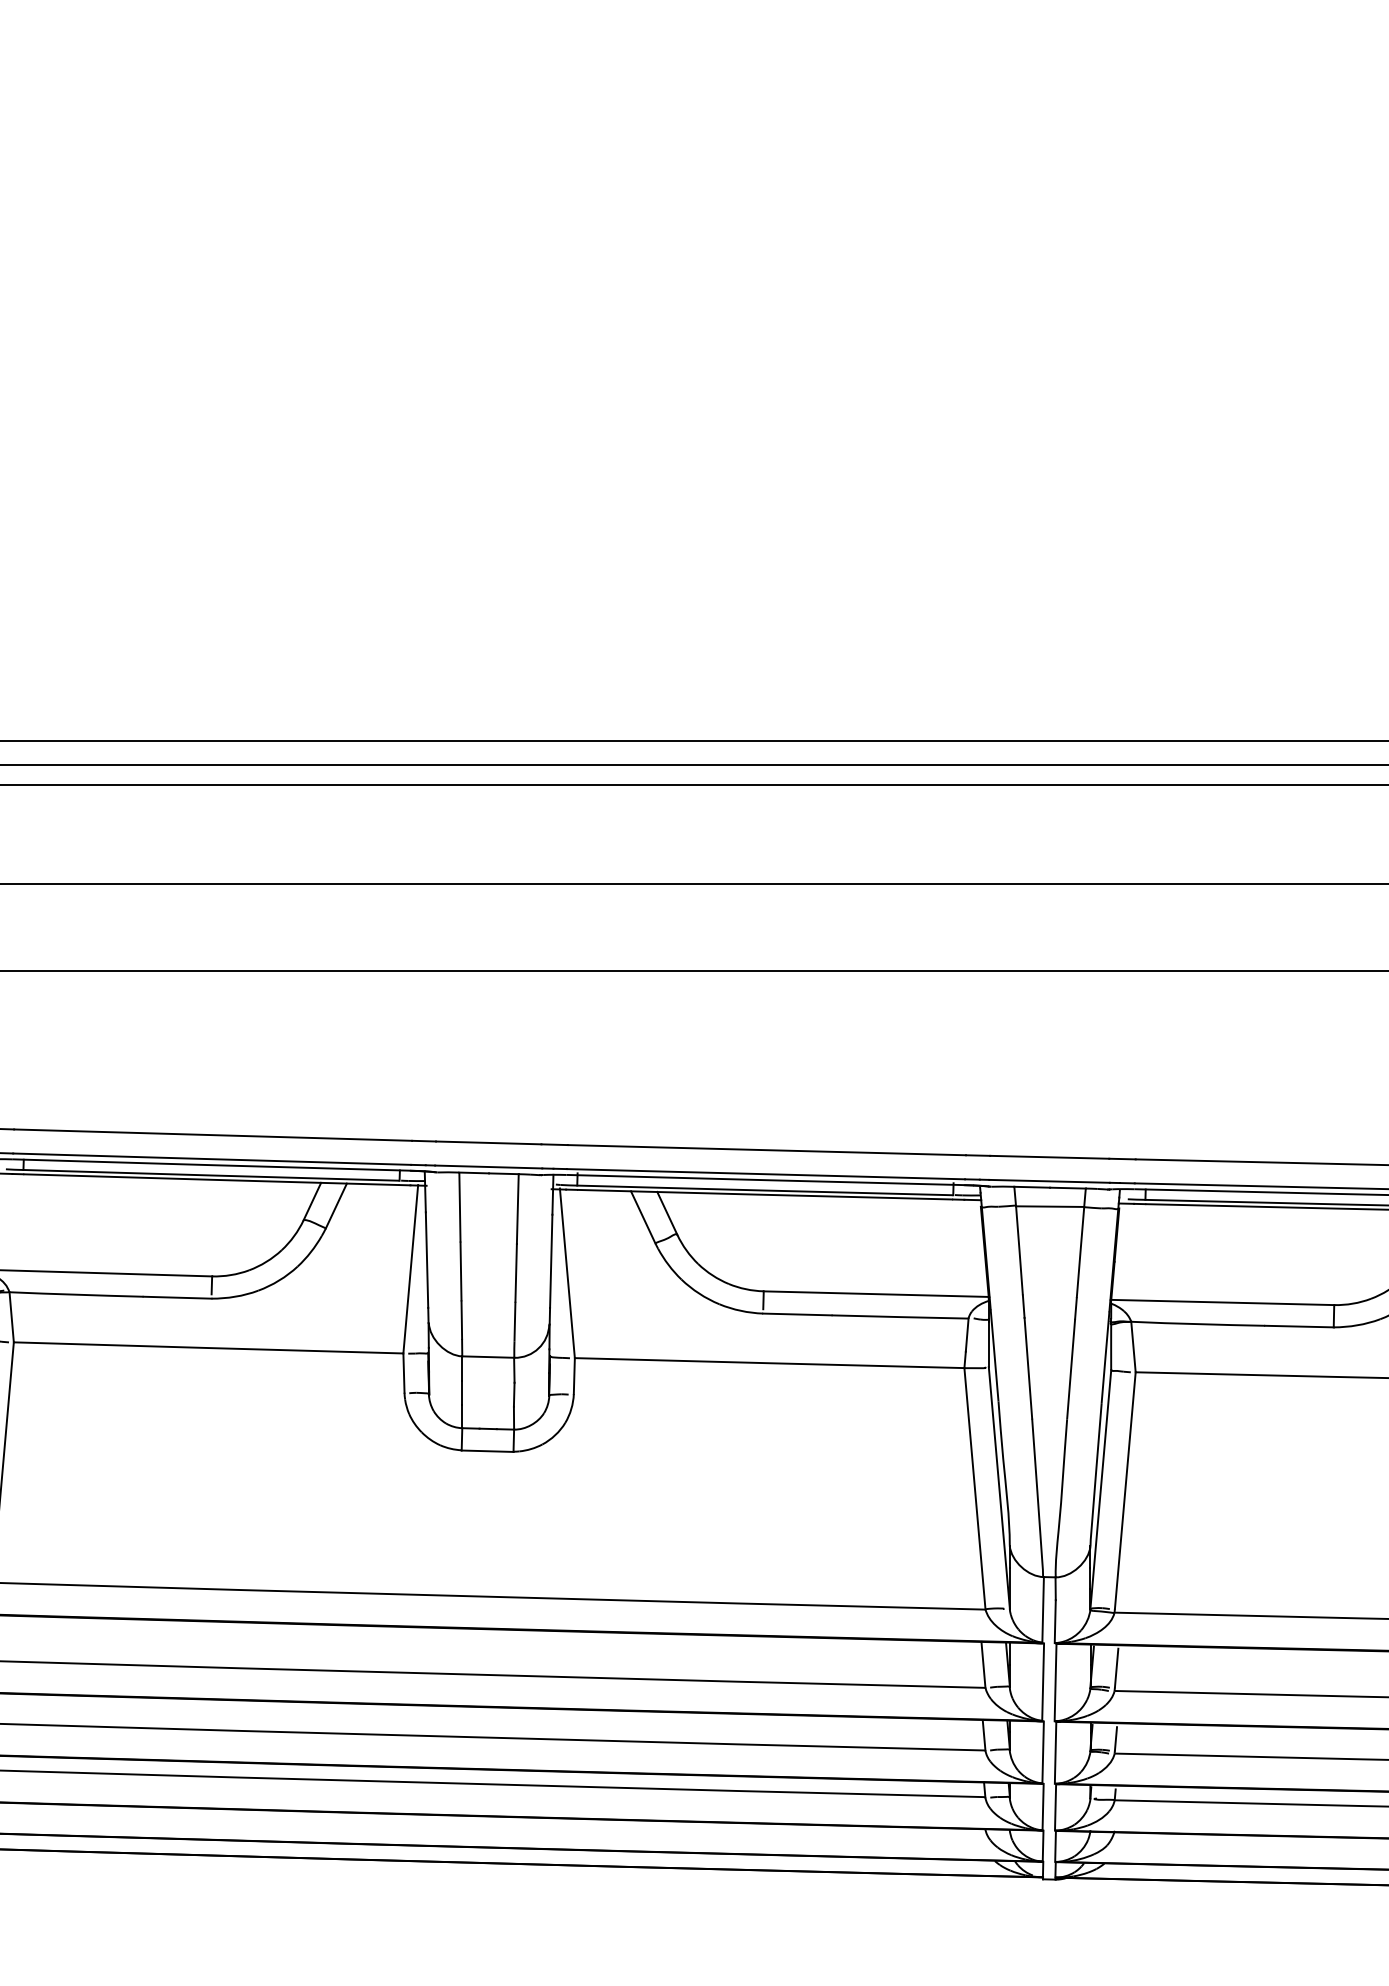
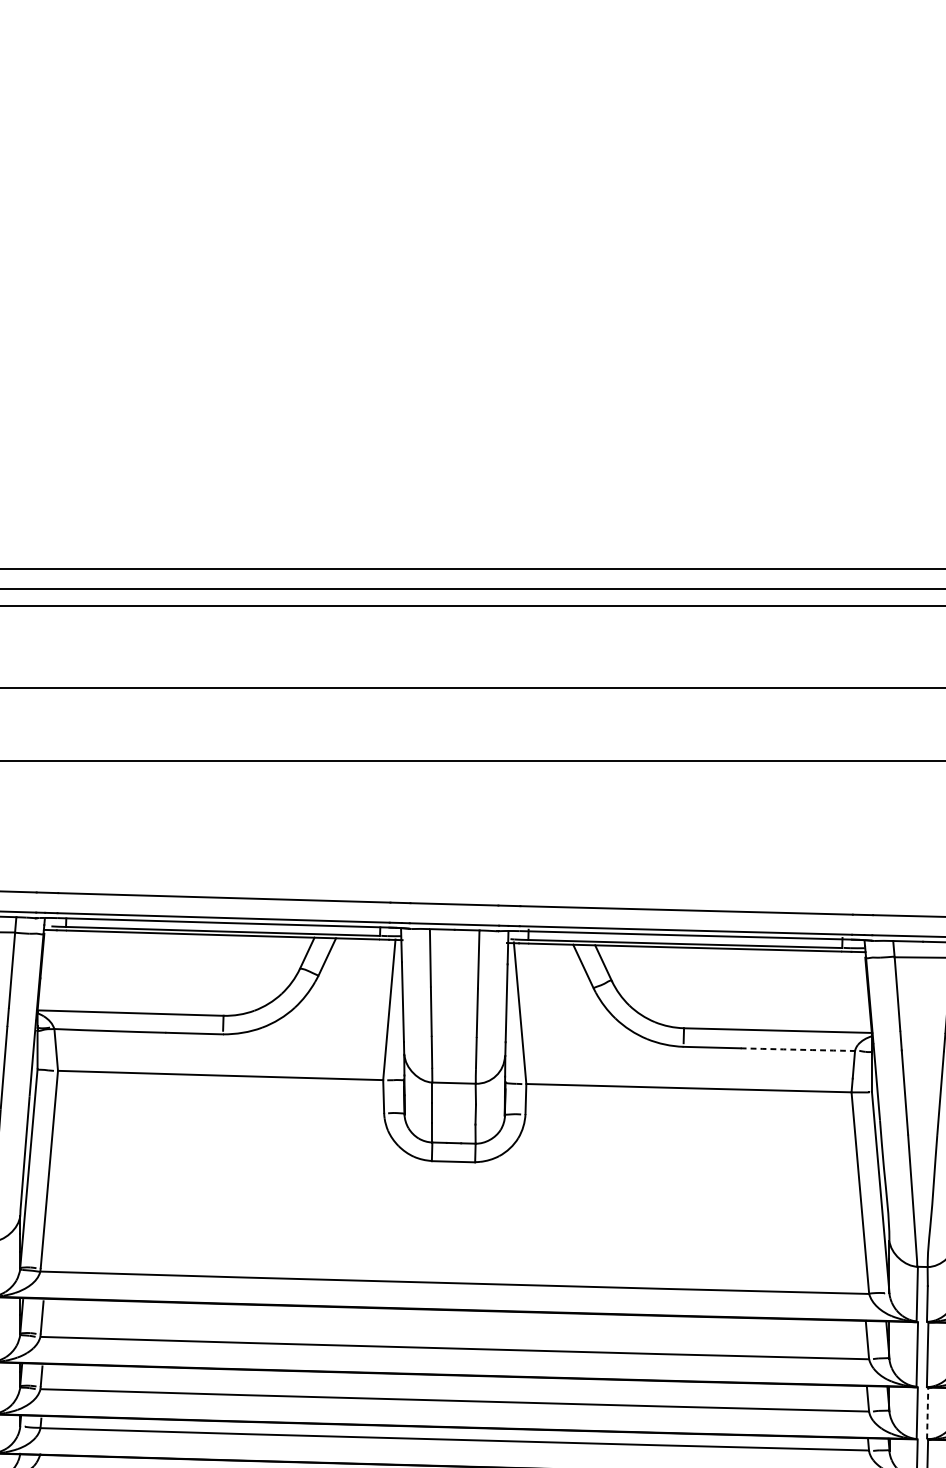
arc: (900, 1317) -> (798, 1050), solid -> dashed
line: (1055, 1752) -> (927, 1413), solid -> dashed

